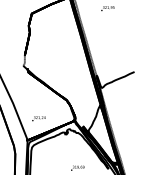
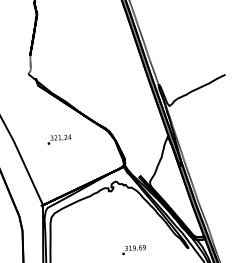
text: (38, 118) -> (58, 139), moved

